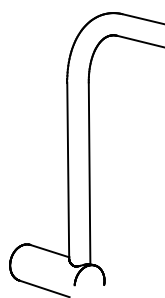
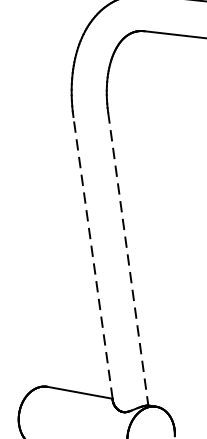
line: (68, 169) -> (93, 257), solid -> dashed
line: (89, 173) -> (128, 259), solid -> dashed

